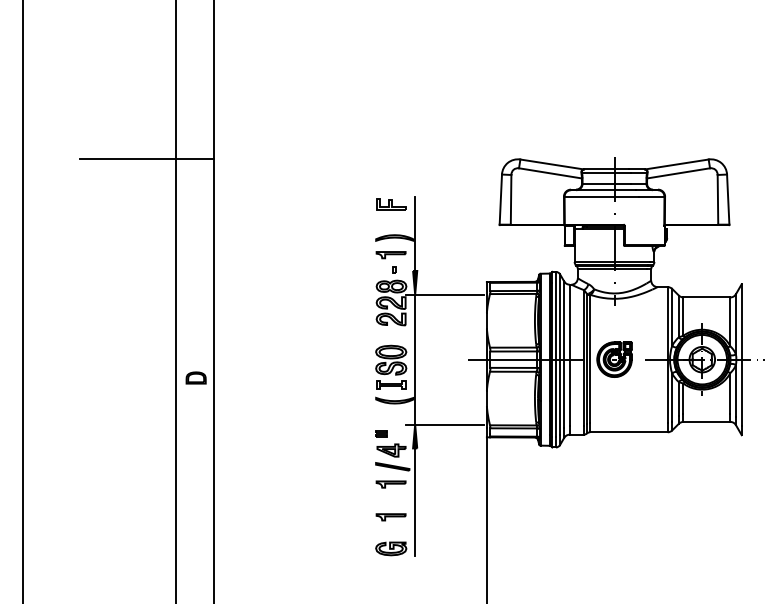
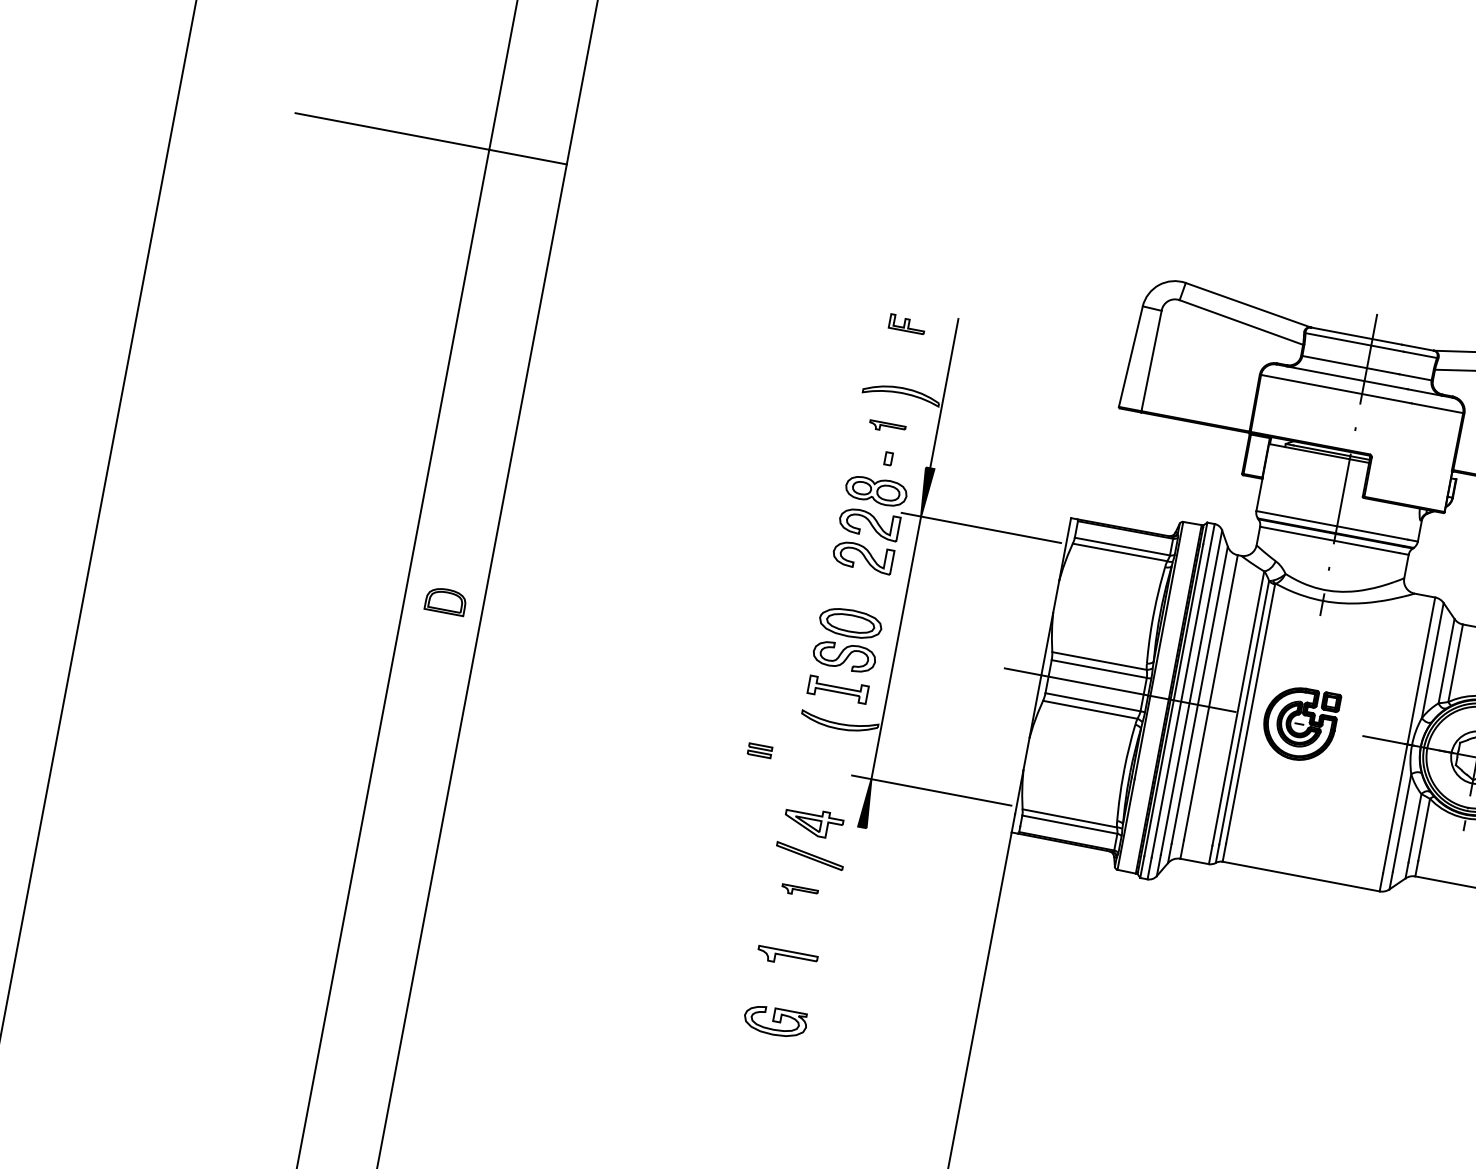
part: (391, 204) -> (907, 324), size x0.6
part: (390, 255) -> (886, 427), size x0.6
part: (381, 433) -> (760, 749), moved
part: (390, 484) -> (798, 891), size x0.6
line: (415, 502) -> (842, 937), removed

